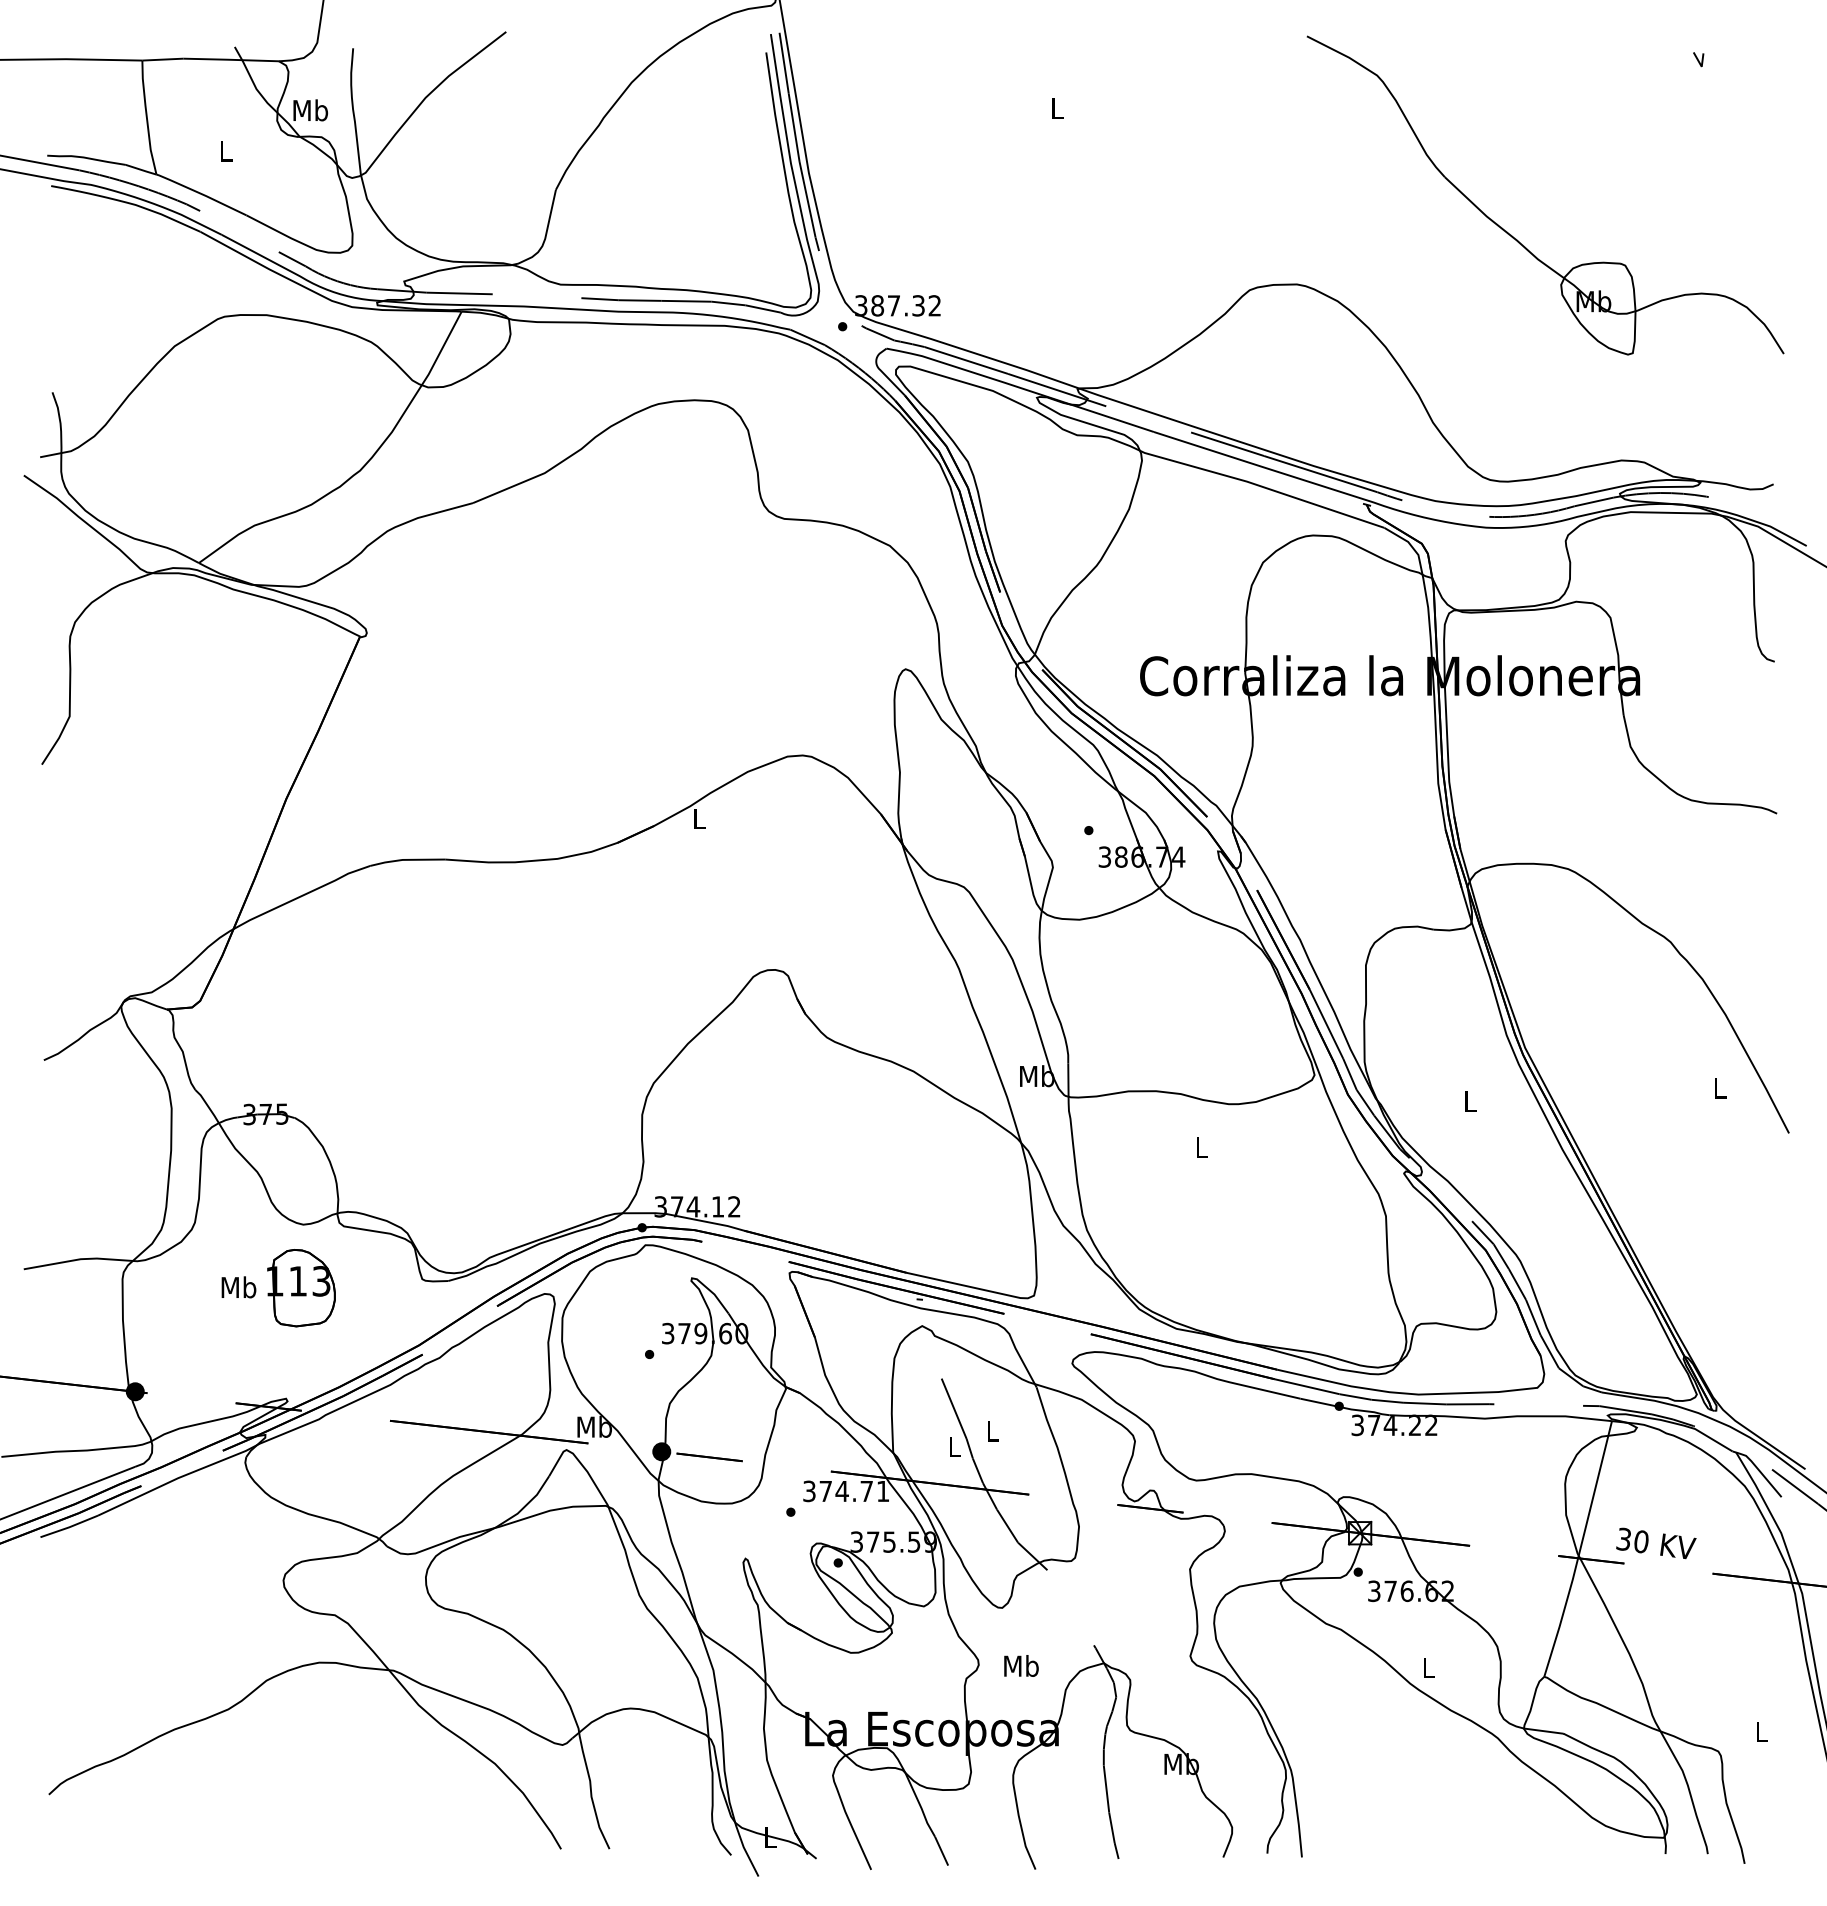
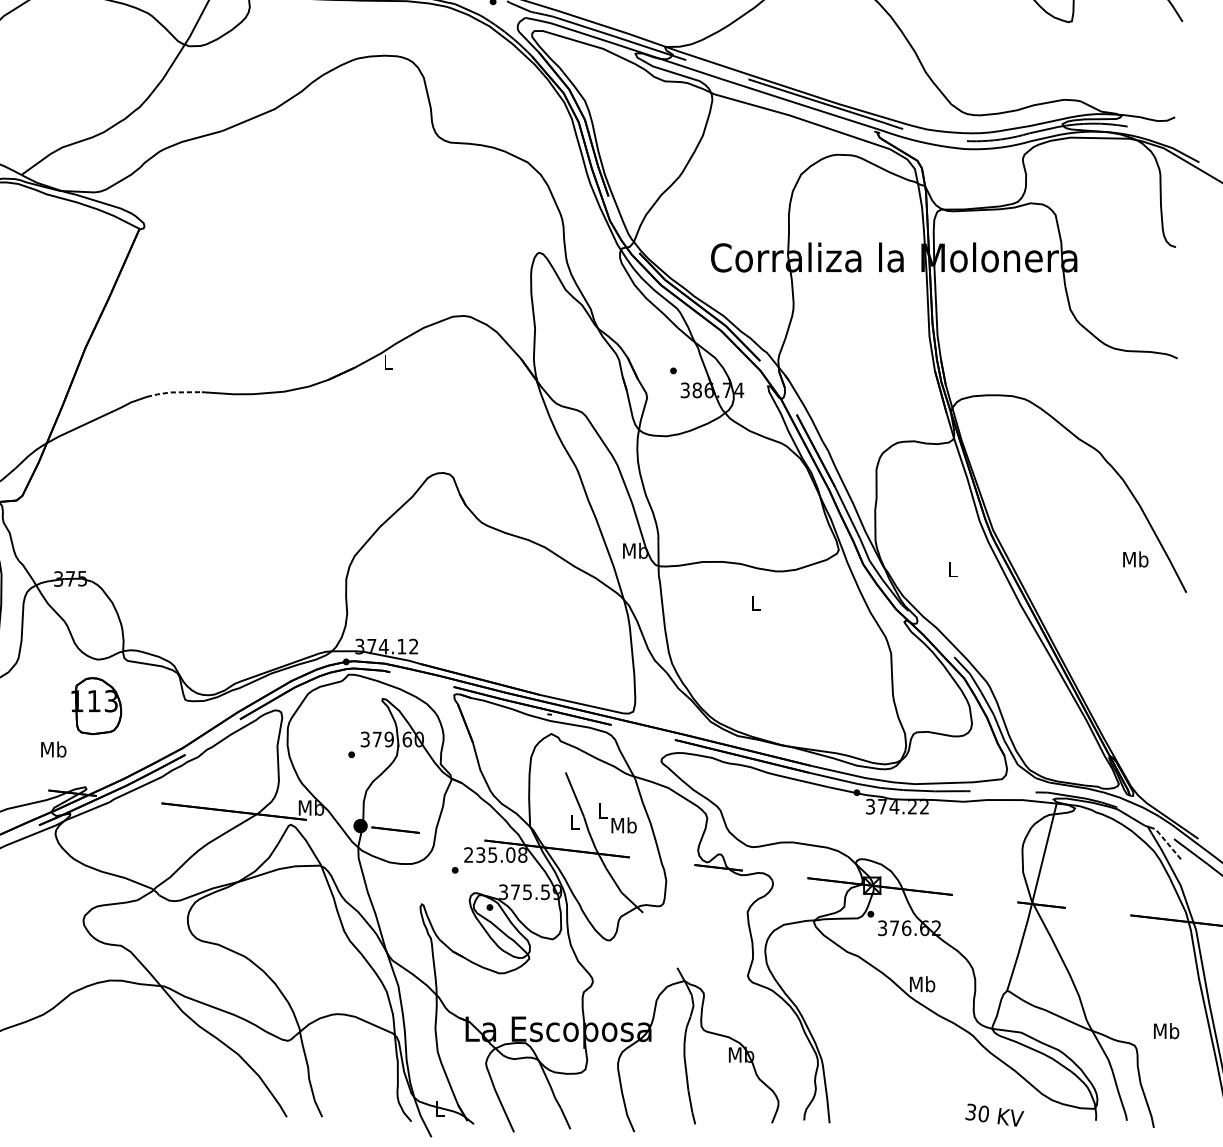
line: (406, 859) -> (173, 392), solid -> dashed
text: (1719, 1087) -> (1135, 559), L -> Mb
text: (238, 1287) -> (53, 749), moved
line: (1760, 1472) -> (1165, 841), solid -> dashed
text: (846, 1491) -> (495, 855), 374.71 -> 235.08
text: (1656, 1543) -> (994, 1115), moved
text: (1021, 1665) -> (624, 825), moved
text: (1428, 1667) -> (922, 984), L -> Mb
text: (1761, 1731) -> (1166, 1030), L -> Mb

